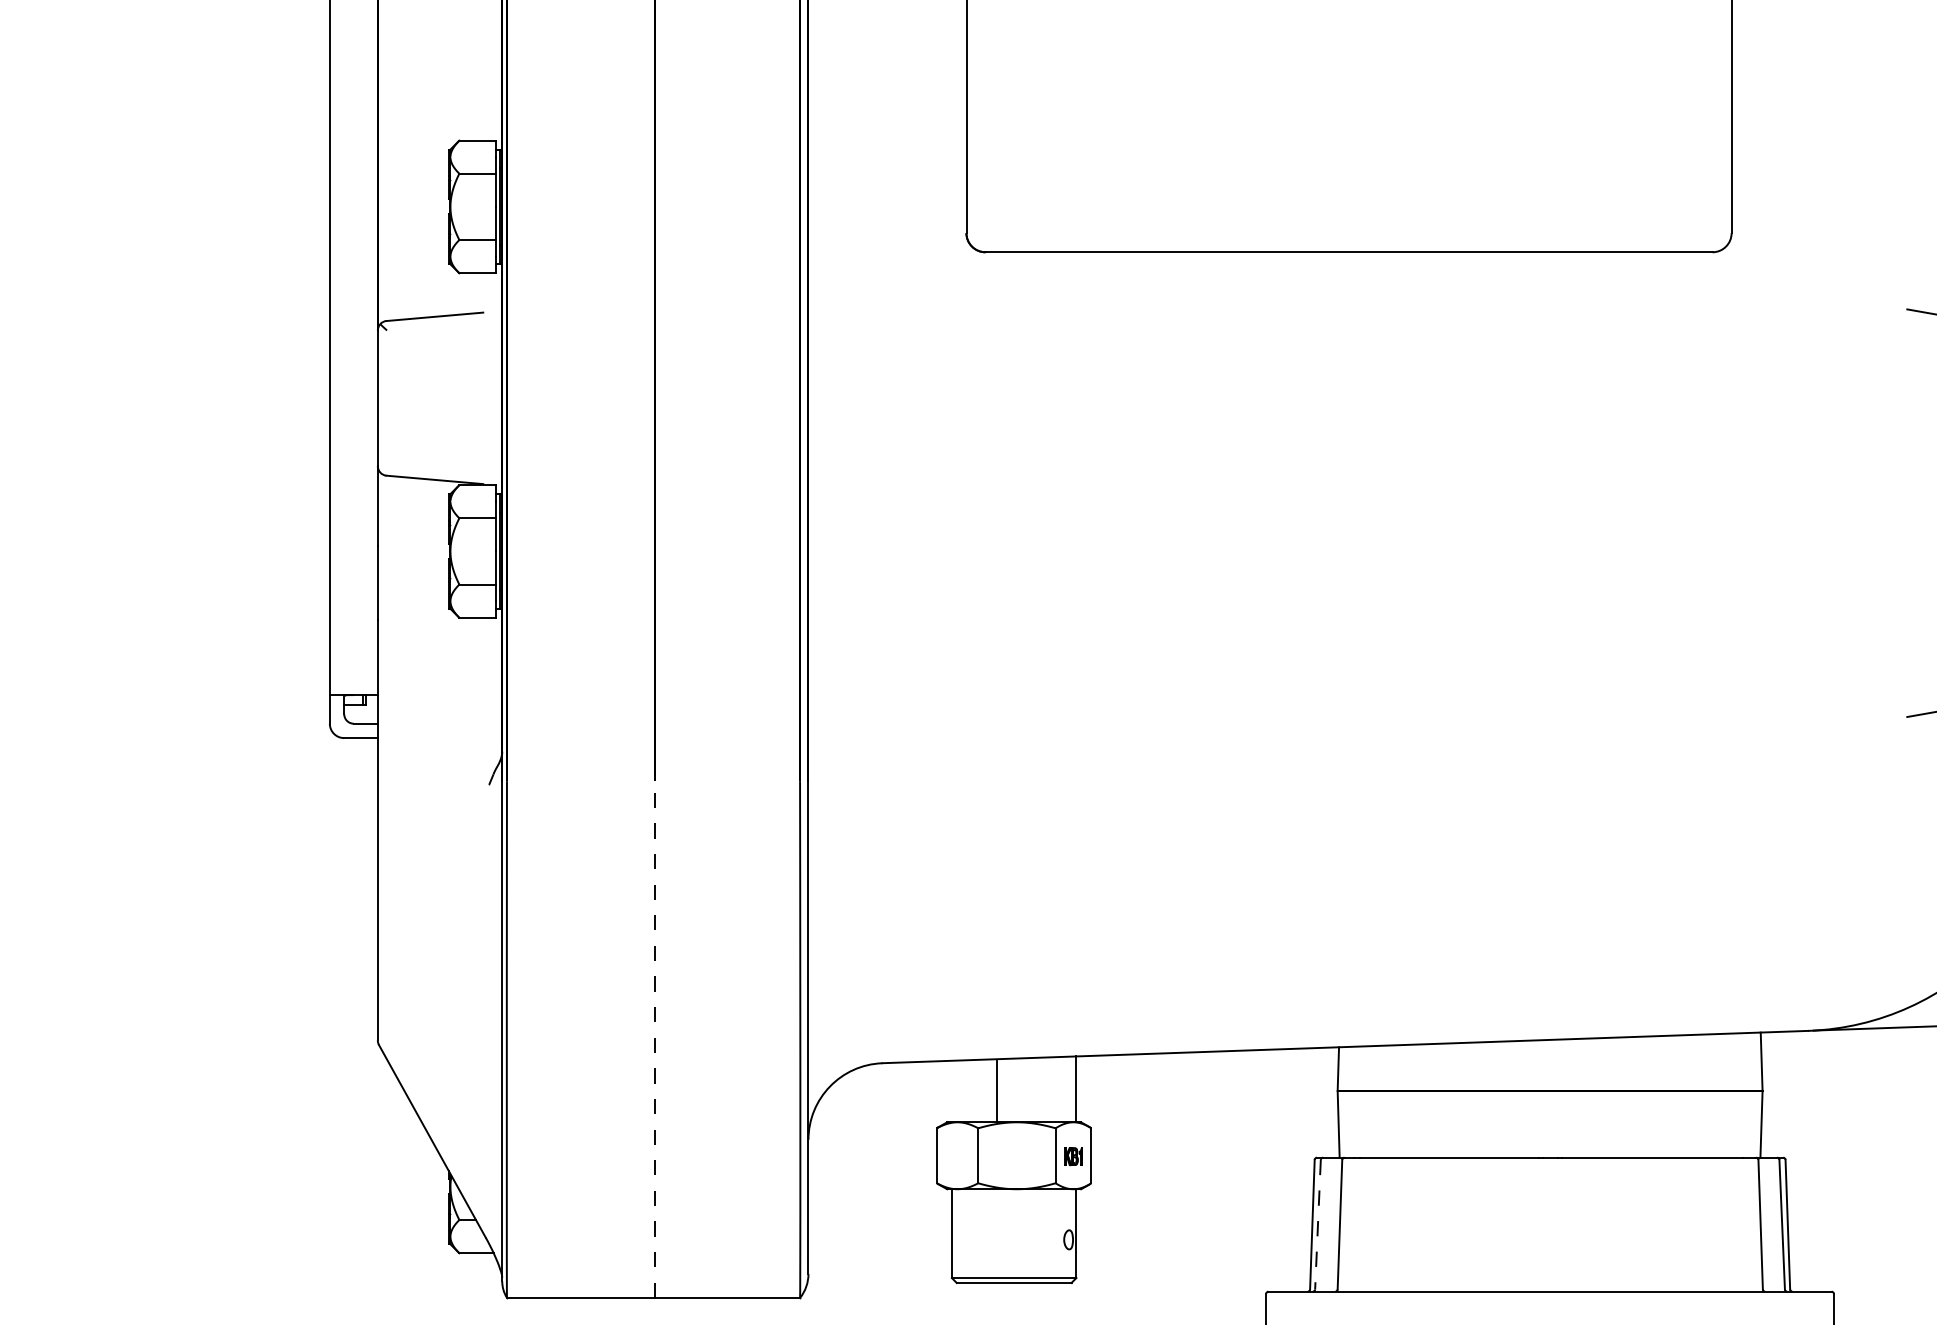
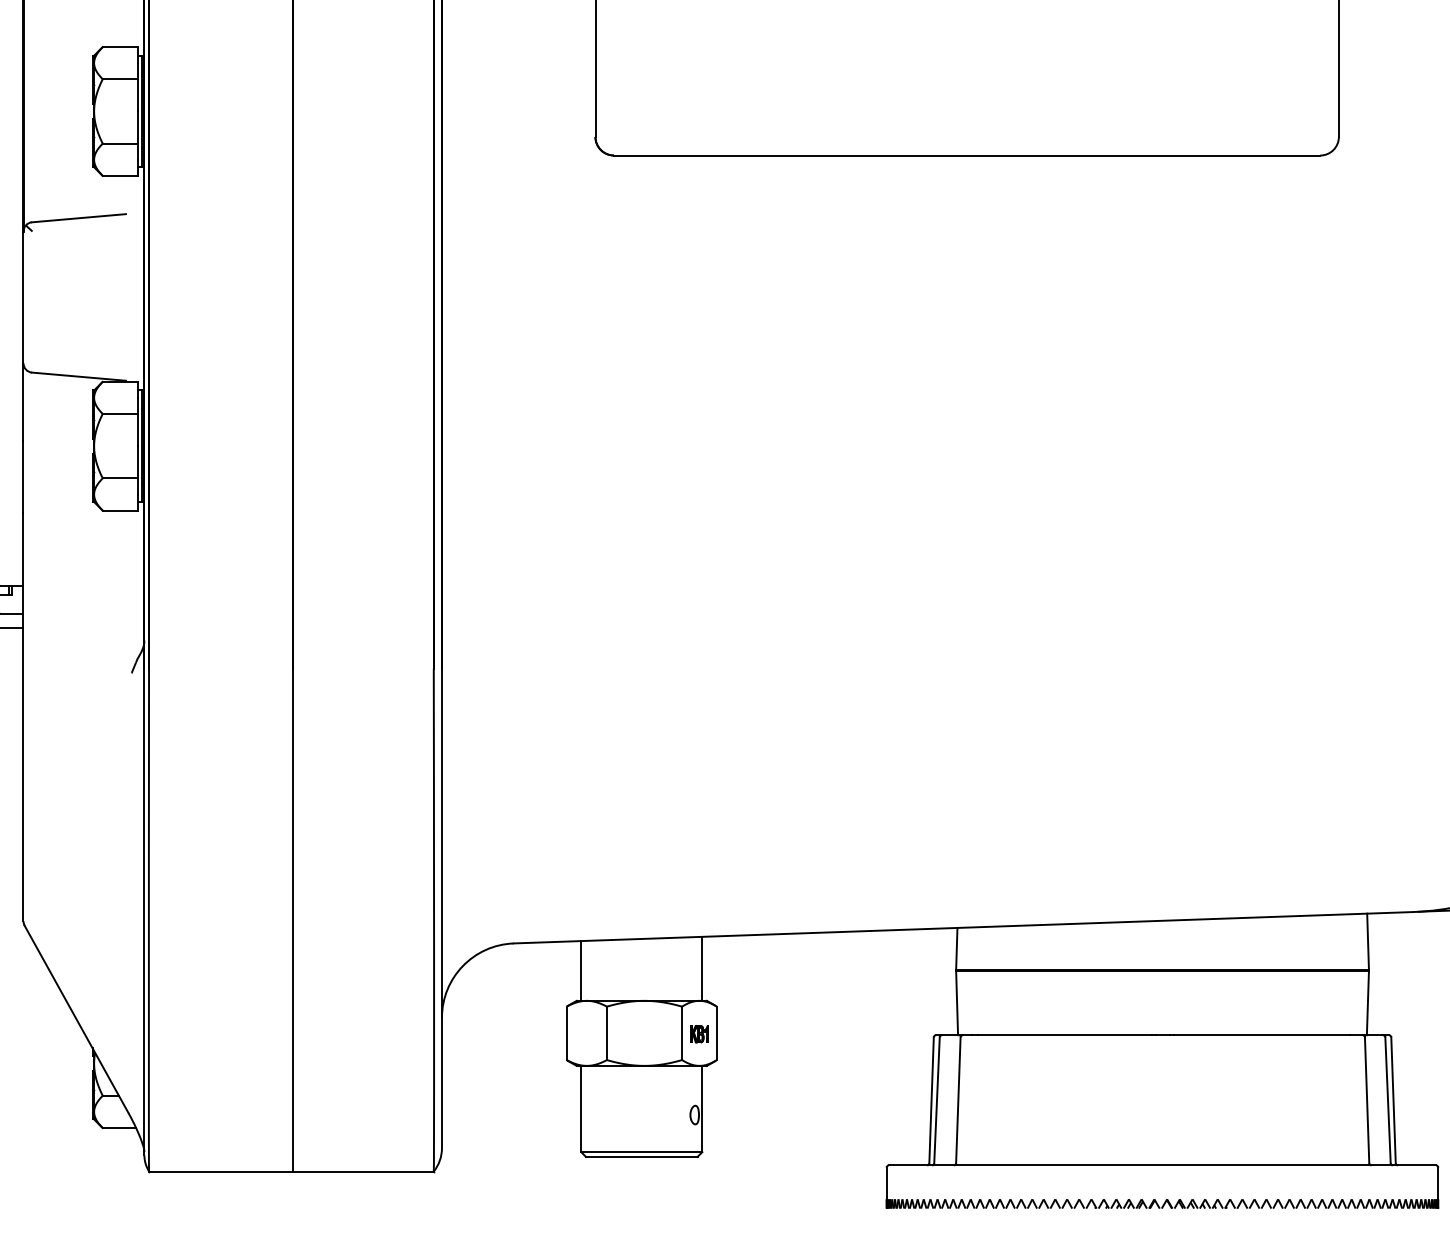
line: (655, 1039) -> (293, 920), dashed -> solid
line: (996, 1091) -> (580, 970), moved
line: (1317, 1224) -> (936, 1100), dashed -> solid

